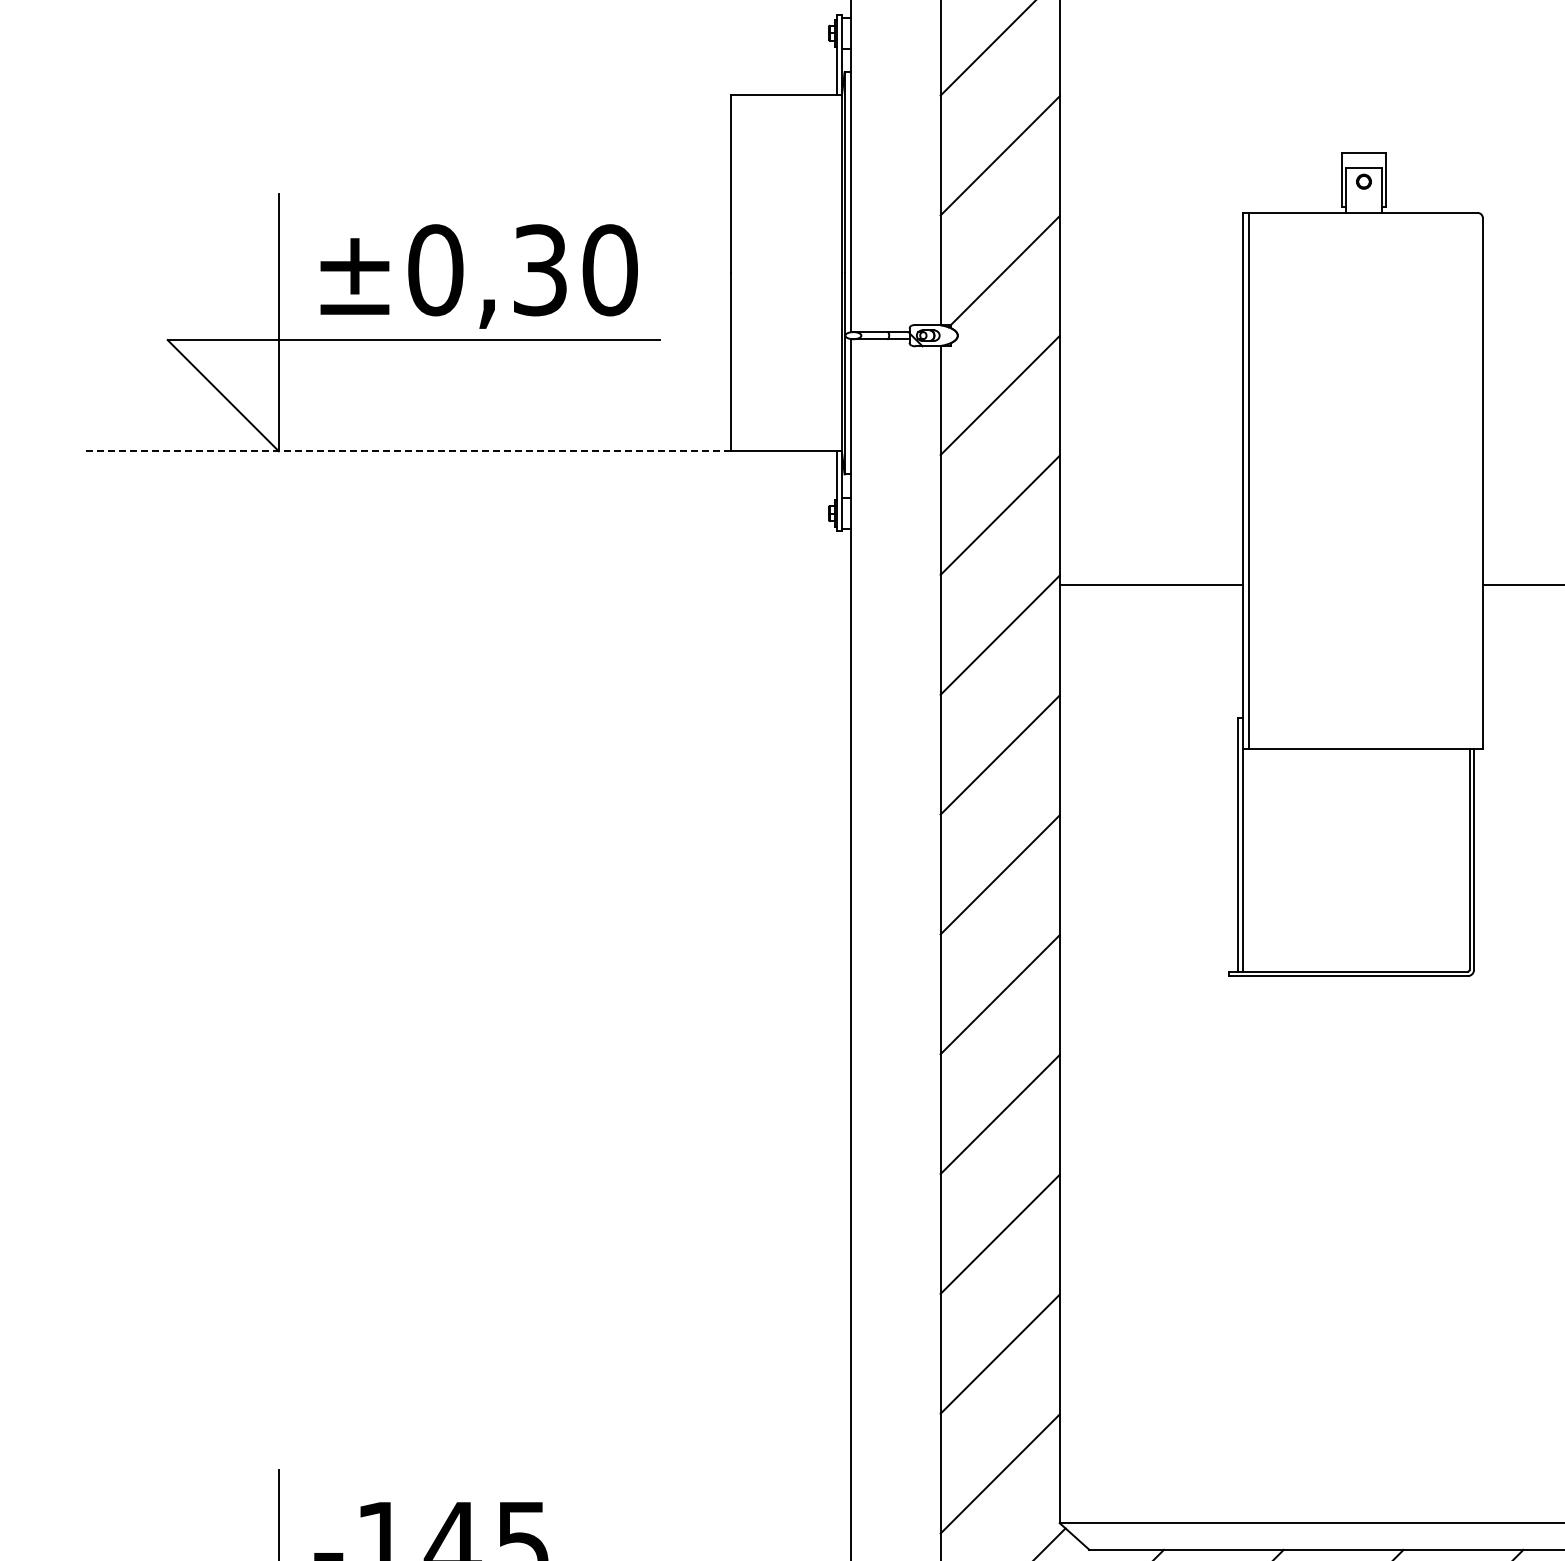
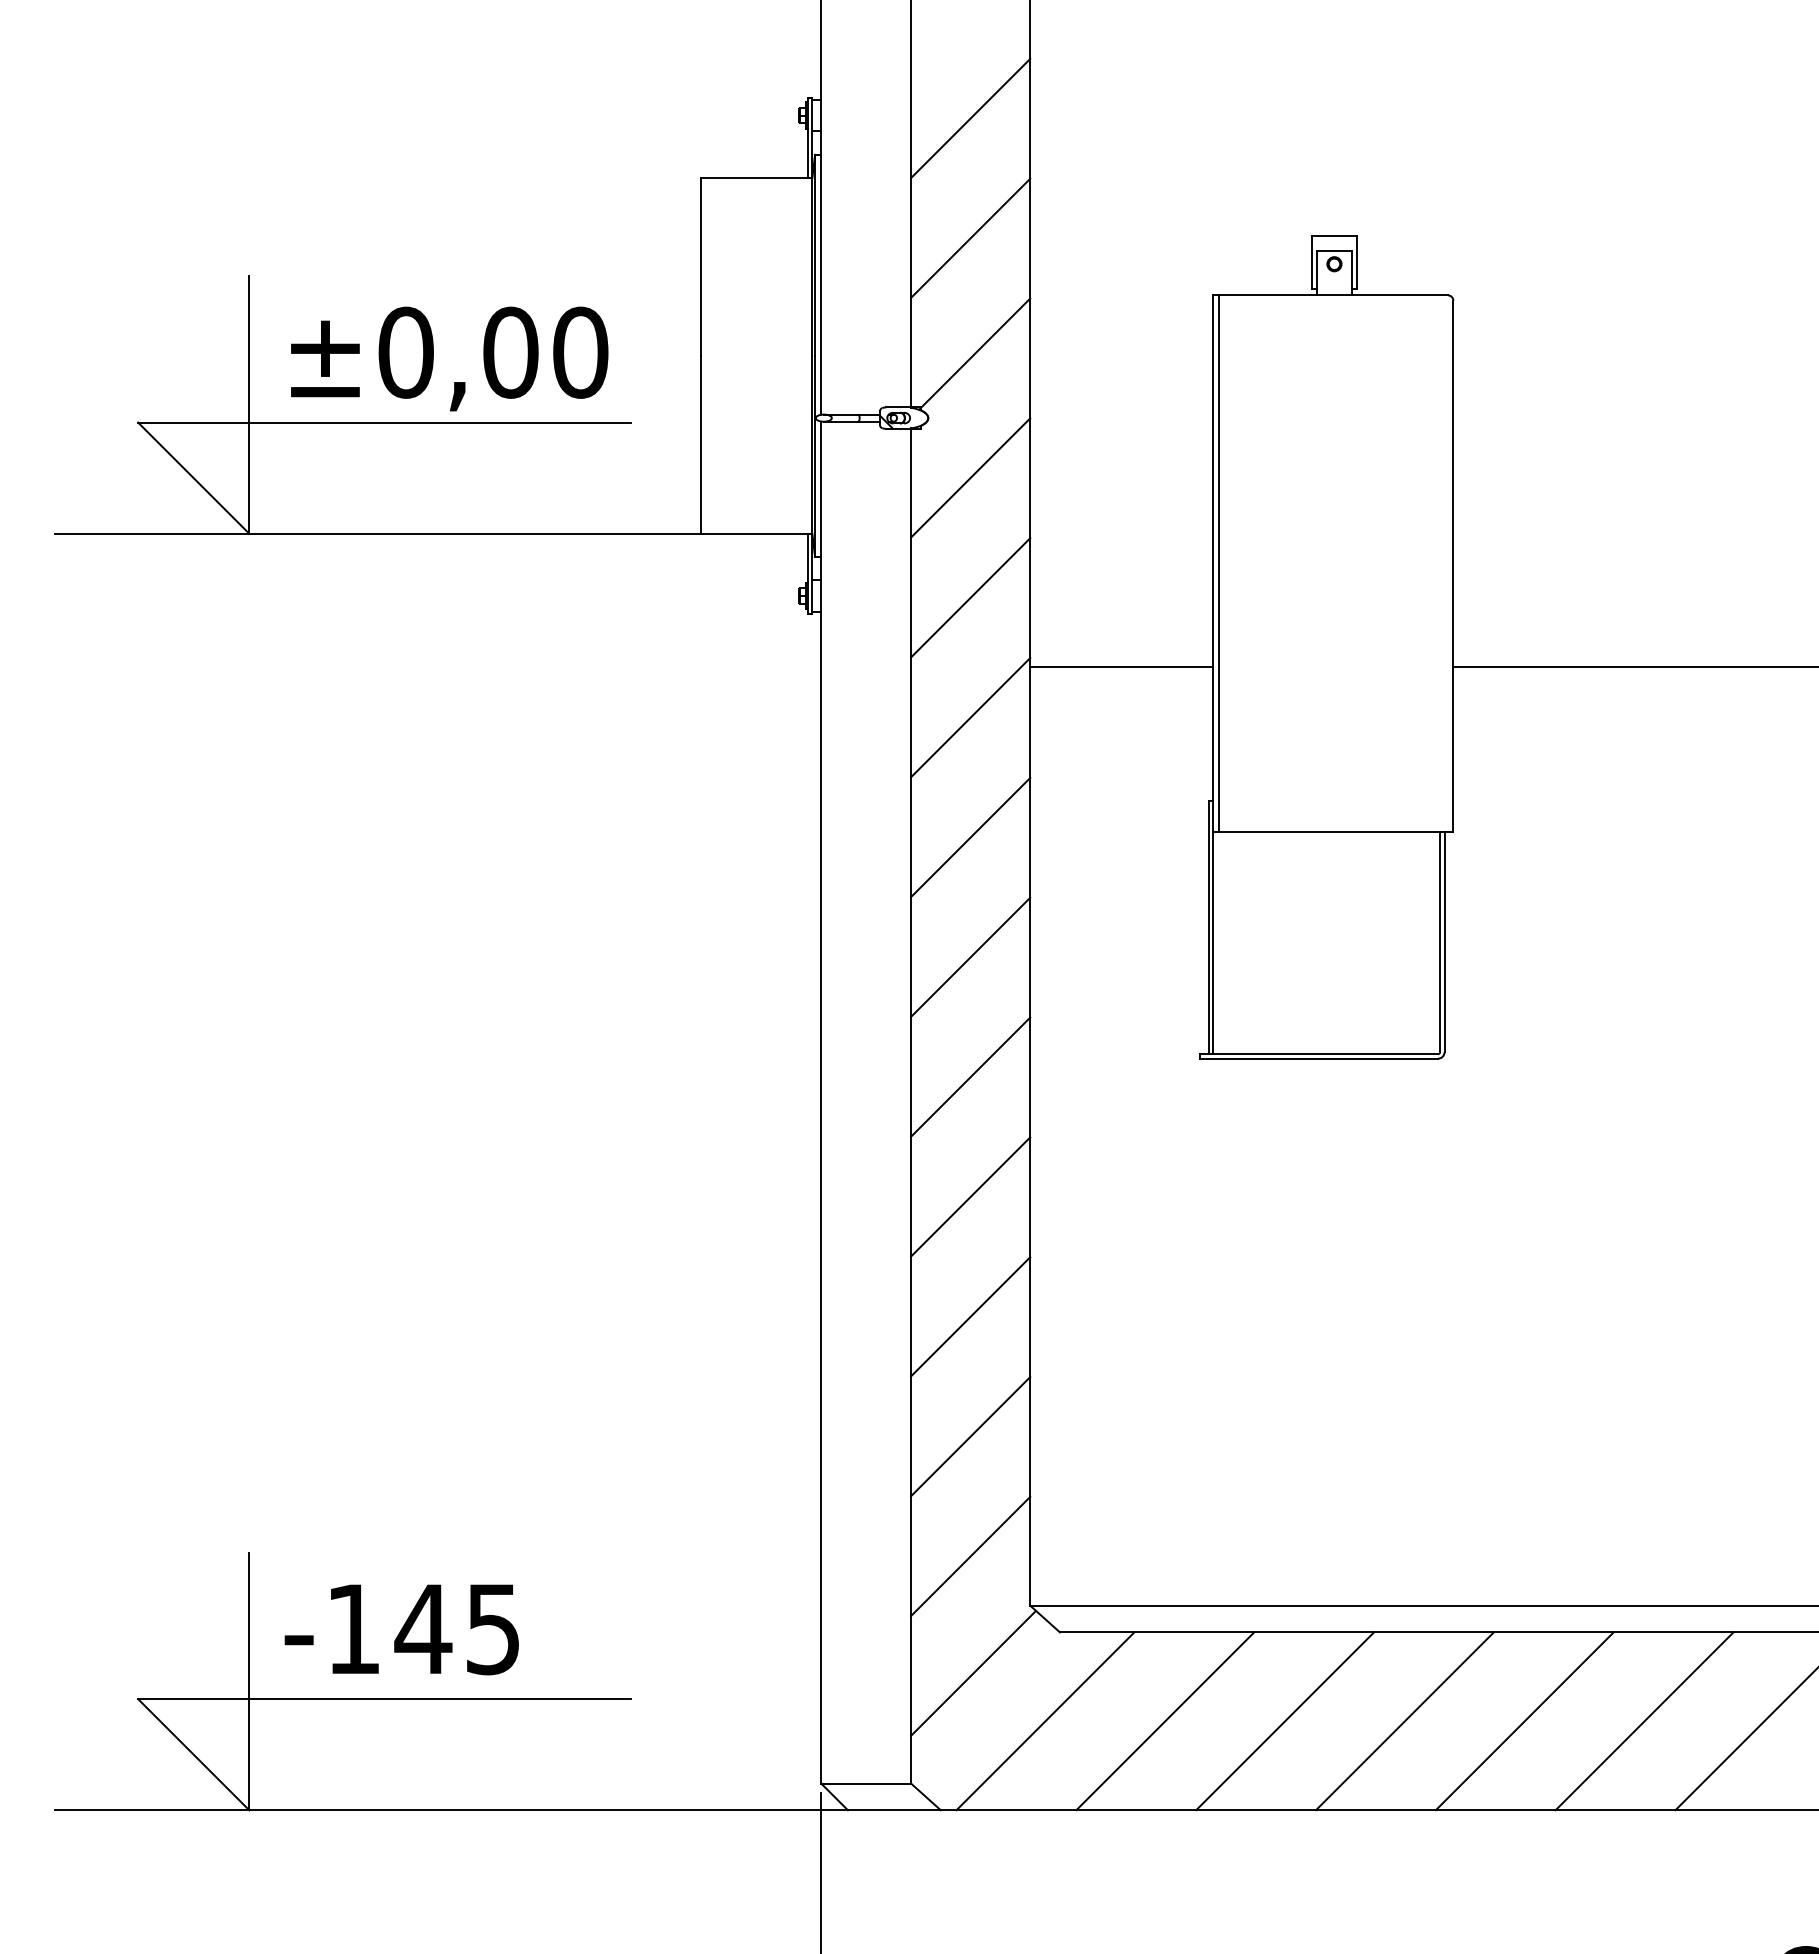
text: (540, 270) -> (510, 352), ±0,30 -> ±0,00
line: (407, 451) -> (377, 533), dashed -> solid

